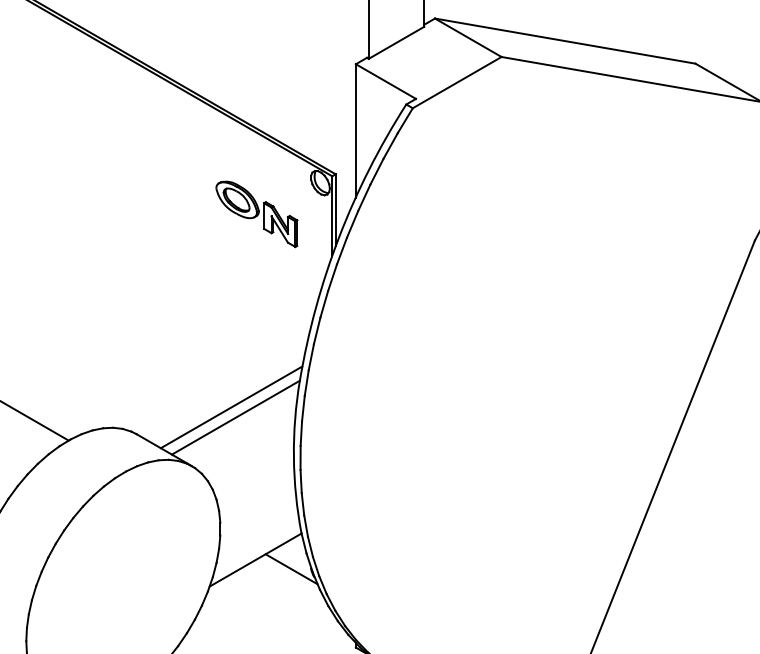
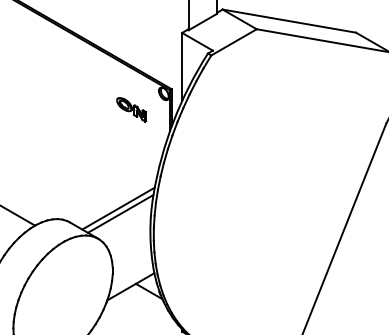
part: (256, 213) -> (131, 109), size x0.7

